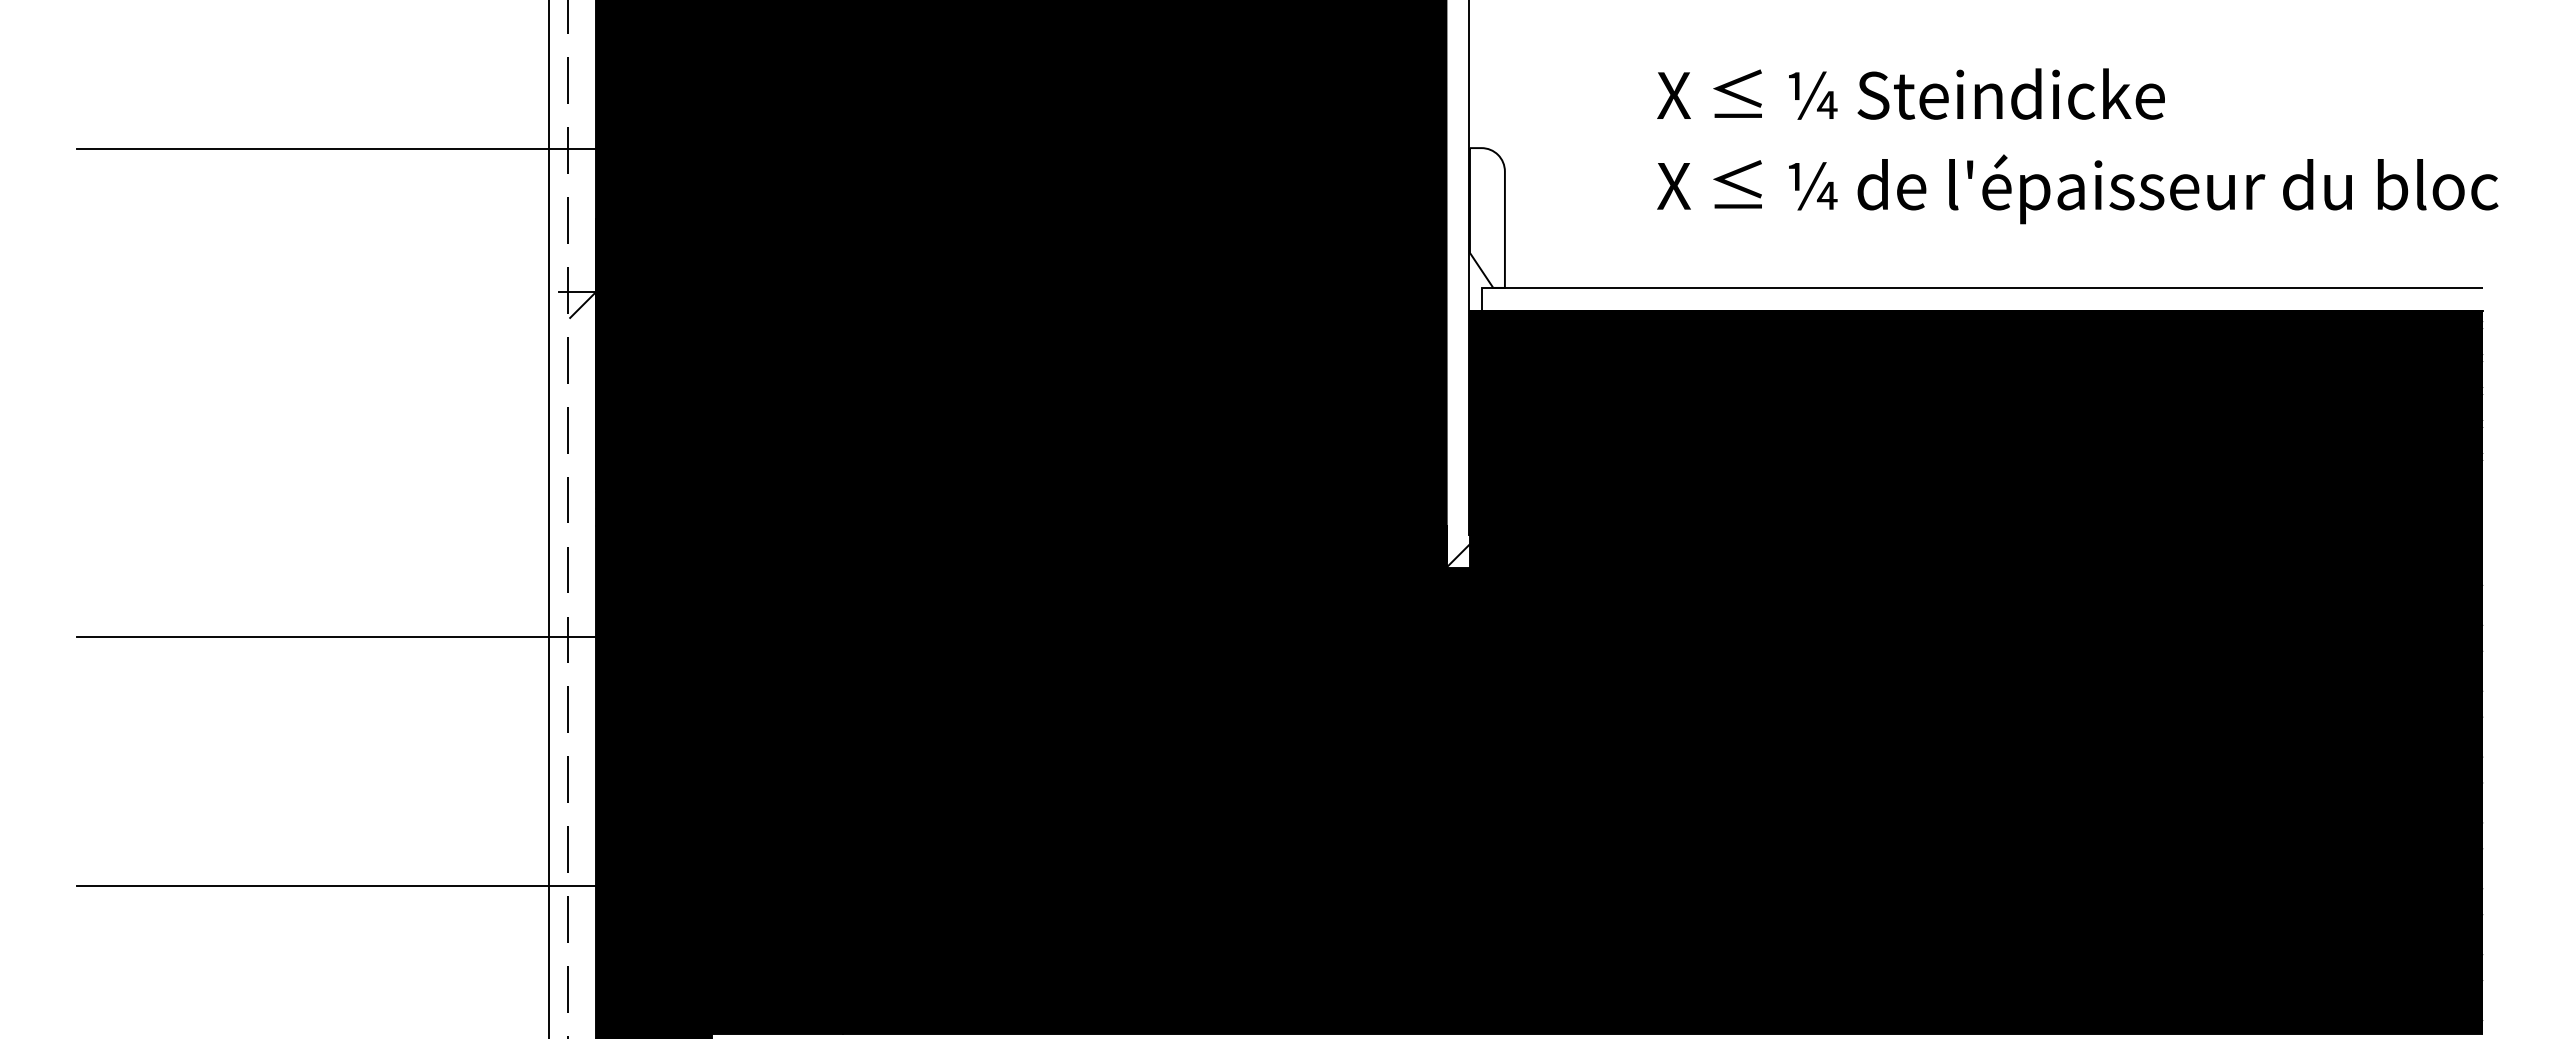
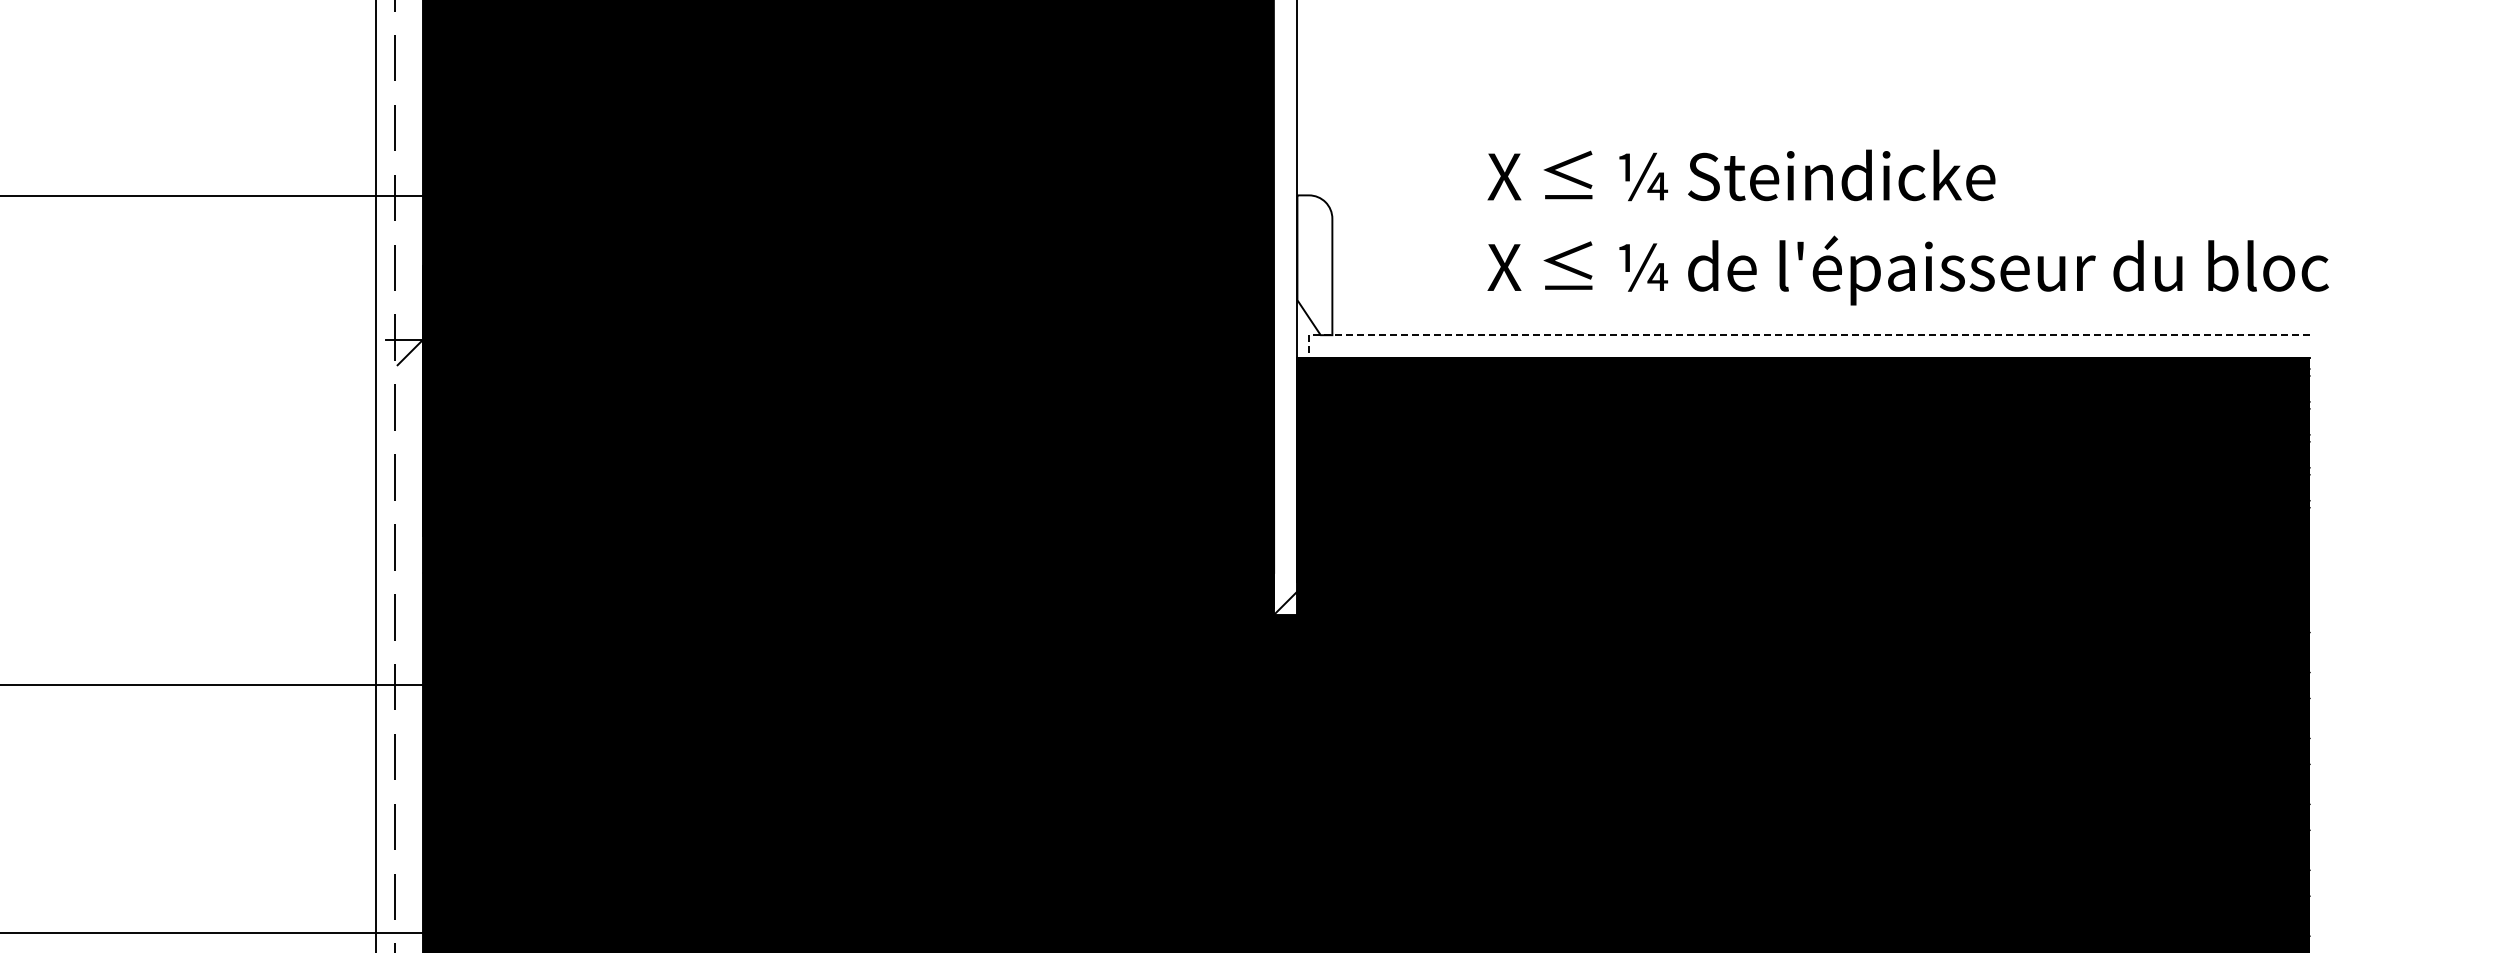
text: (2077, 146) -> (1907, 227), moved
line: (1969, 287) -> (1796, 334), solid -> dashed

